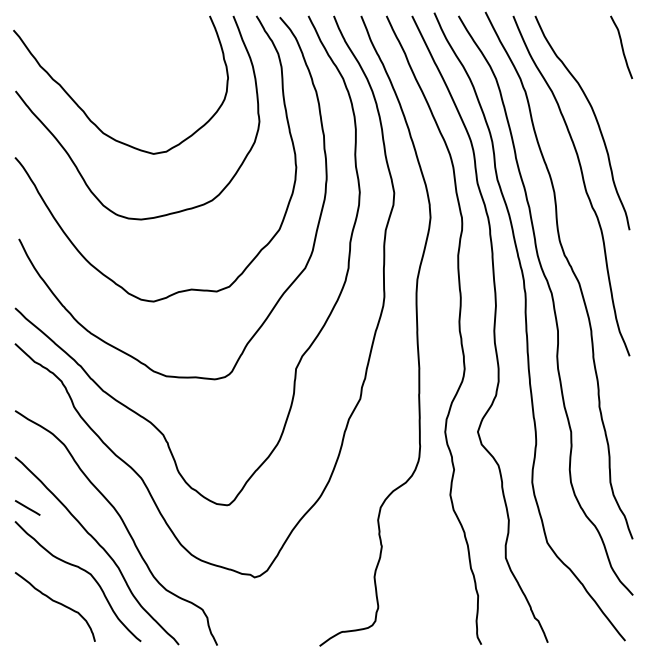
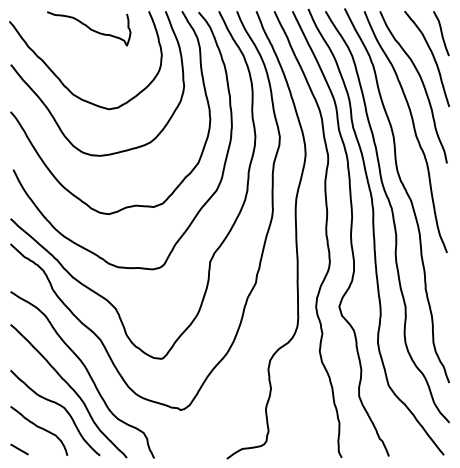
curve: (125, 40) -> (89, 28), added
curve: (609, 79) -> (432, 56), added
line: (27, 507) -> (19, 449), moved

